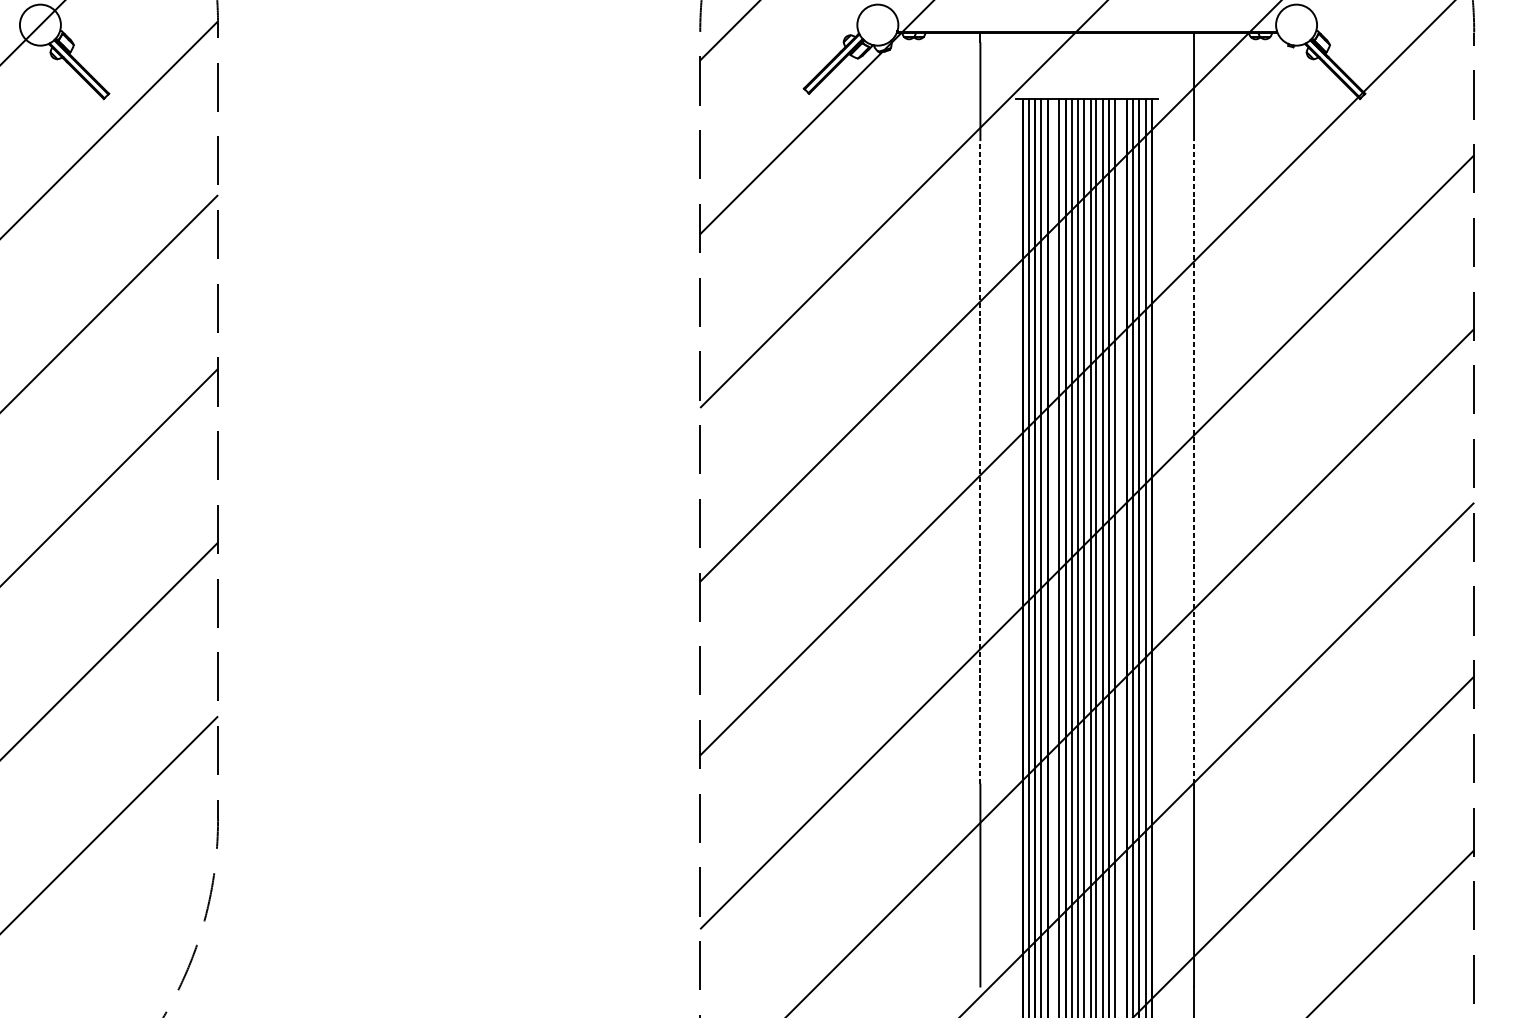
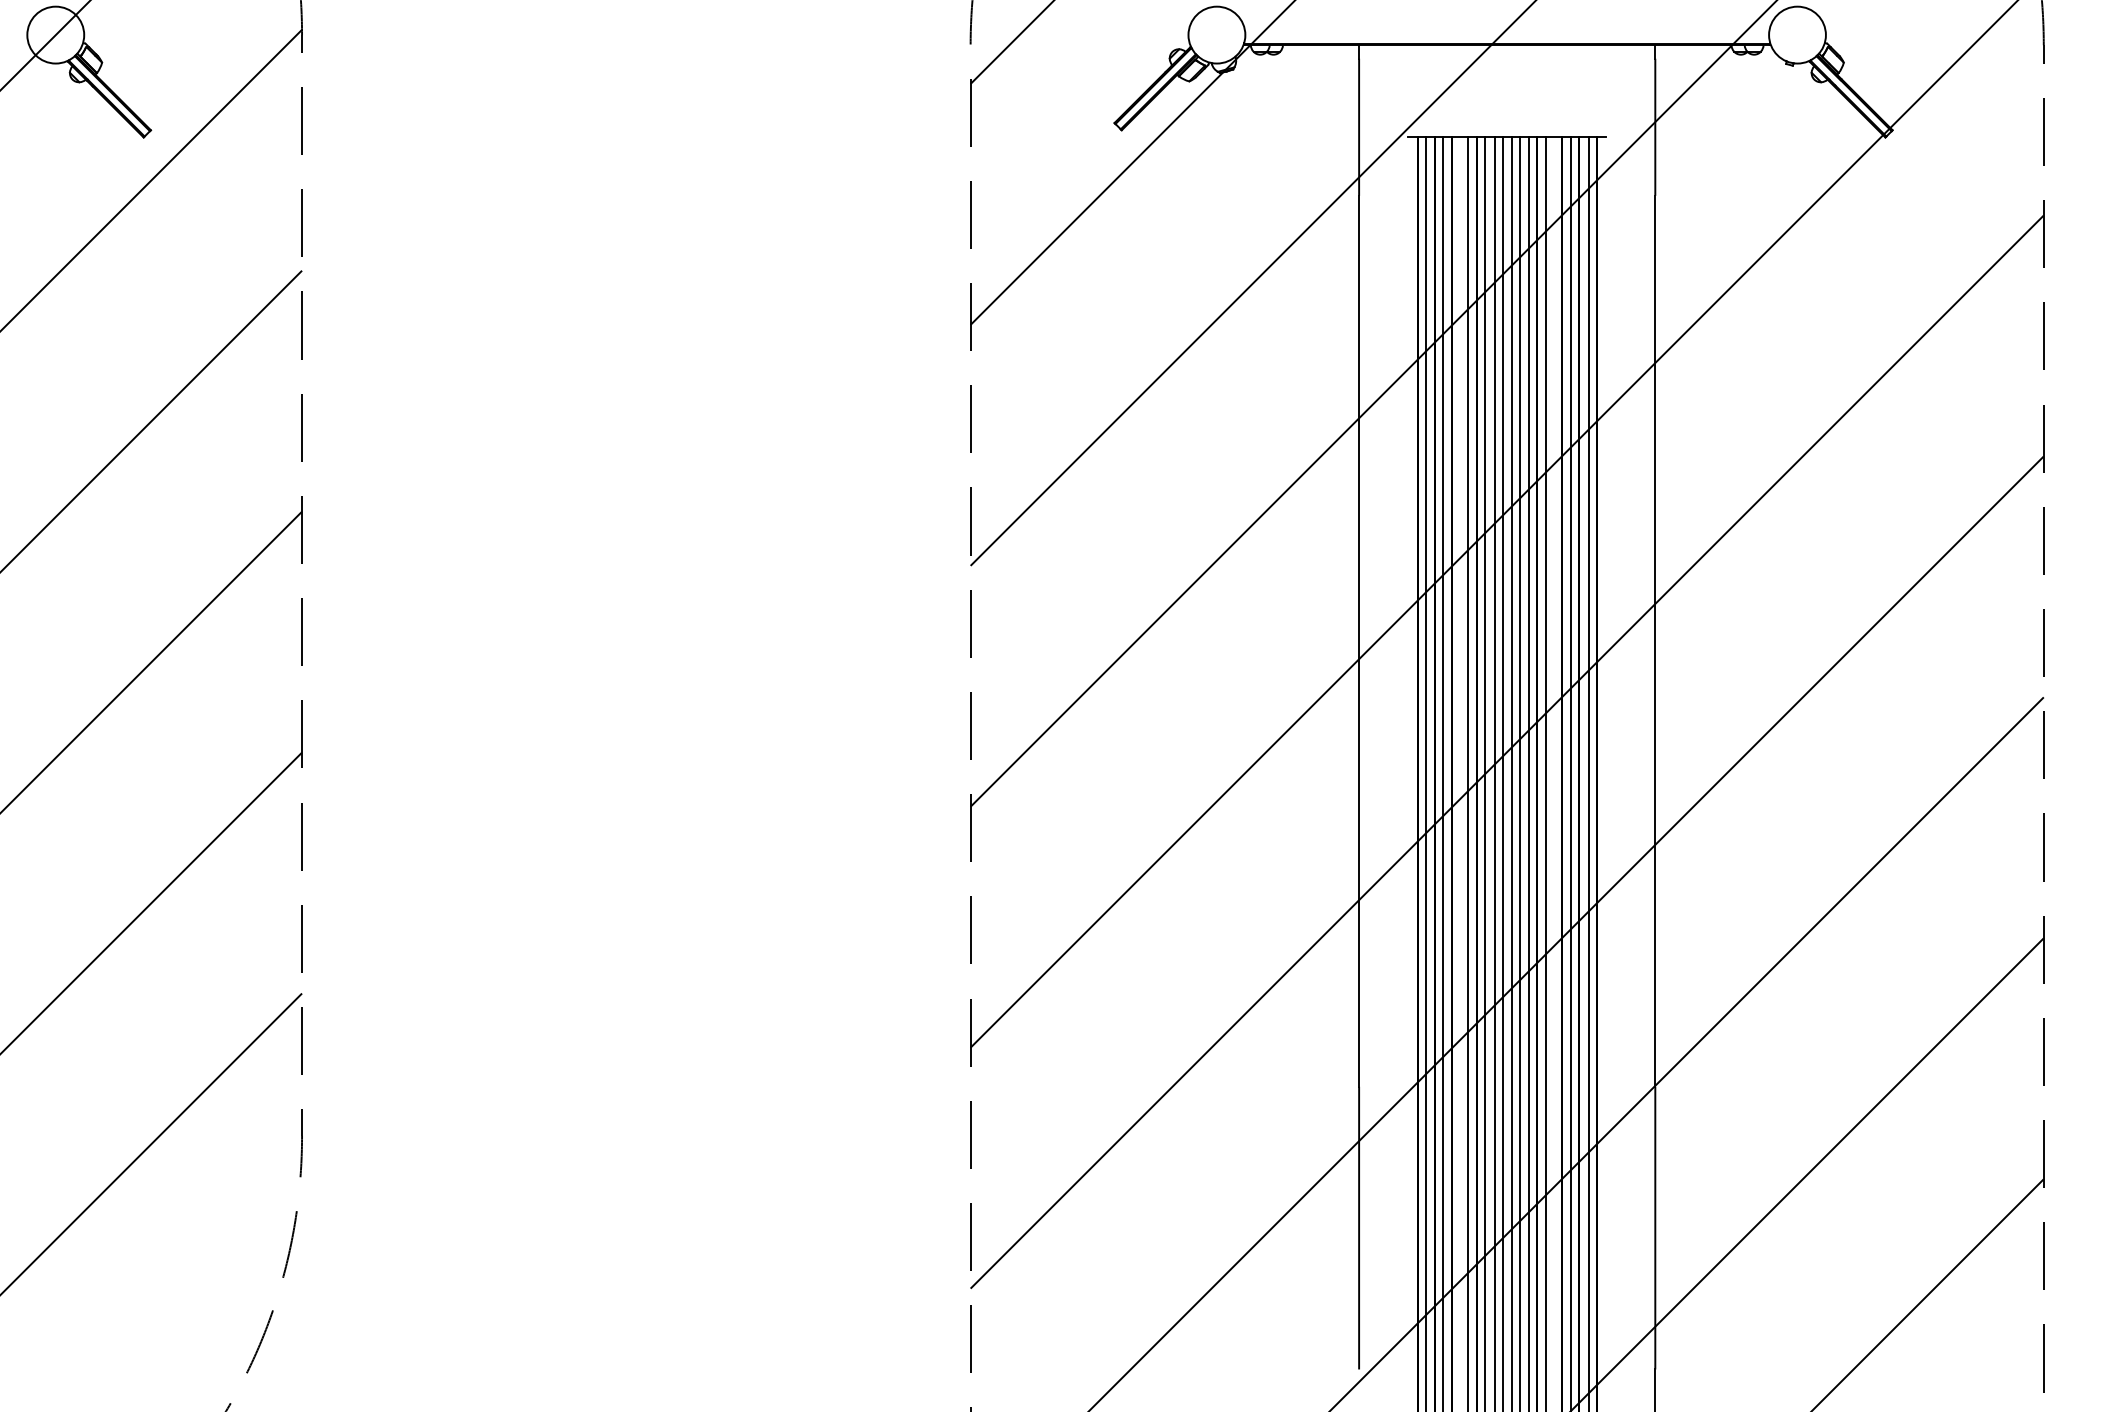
line: (980, 461) -> (1359, 640), dashed -> solid
line: (1194, 461) -> (1655, 640), dashed -> solid

